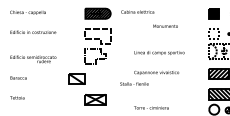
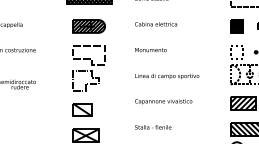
text: (137, 11) -> (155, 23), moved
text: (165, 25) -> (150, 49), moved
part: (76, 78) -> (81, 108), moved
text: (134, 83) -> (153, 126), moved

